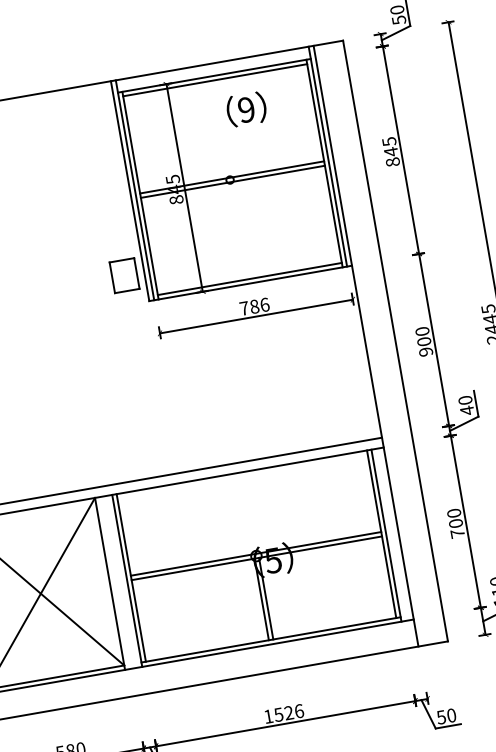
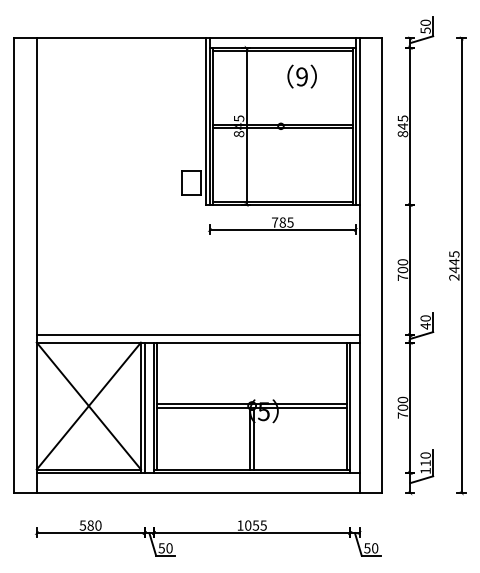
text: (264, 304) -> (290, 222), 786 -> 785
text: (425, 351) -> (402, 277), 900 -> 700
line: (114, 582) -> (144, 407), added
text: (288, 713) -> (255, 525), 1526 -> 1055

